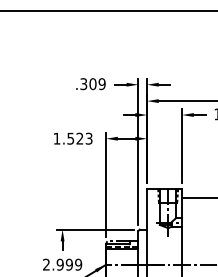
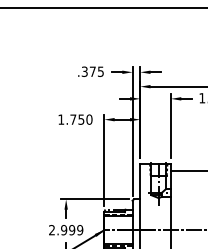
text: (97, 83) -> (96, 71), .309 -> .375
text: (80, 138) -> (81, 119), 1.523 -> 1.750

